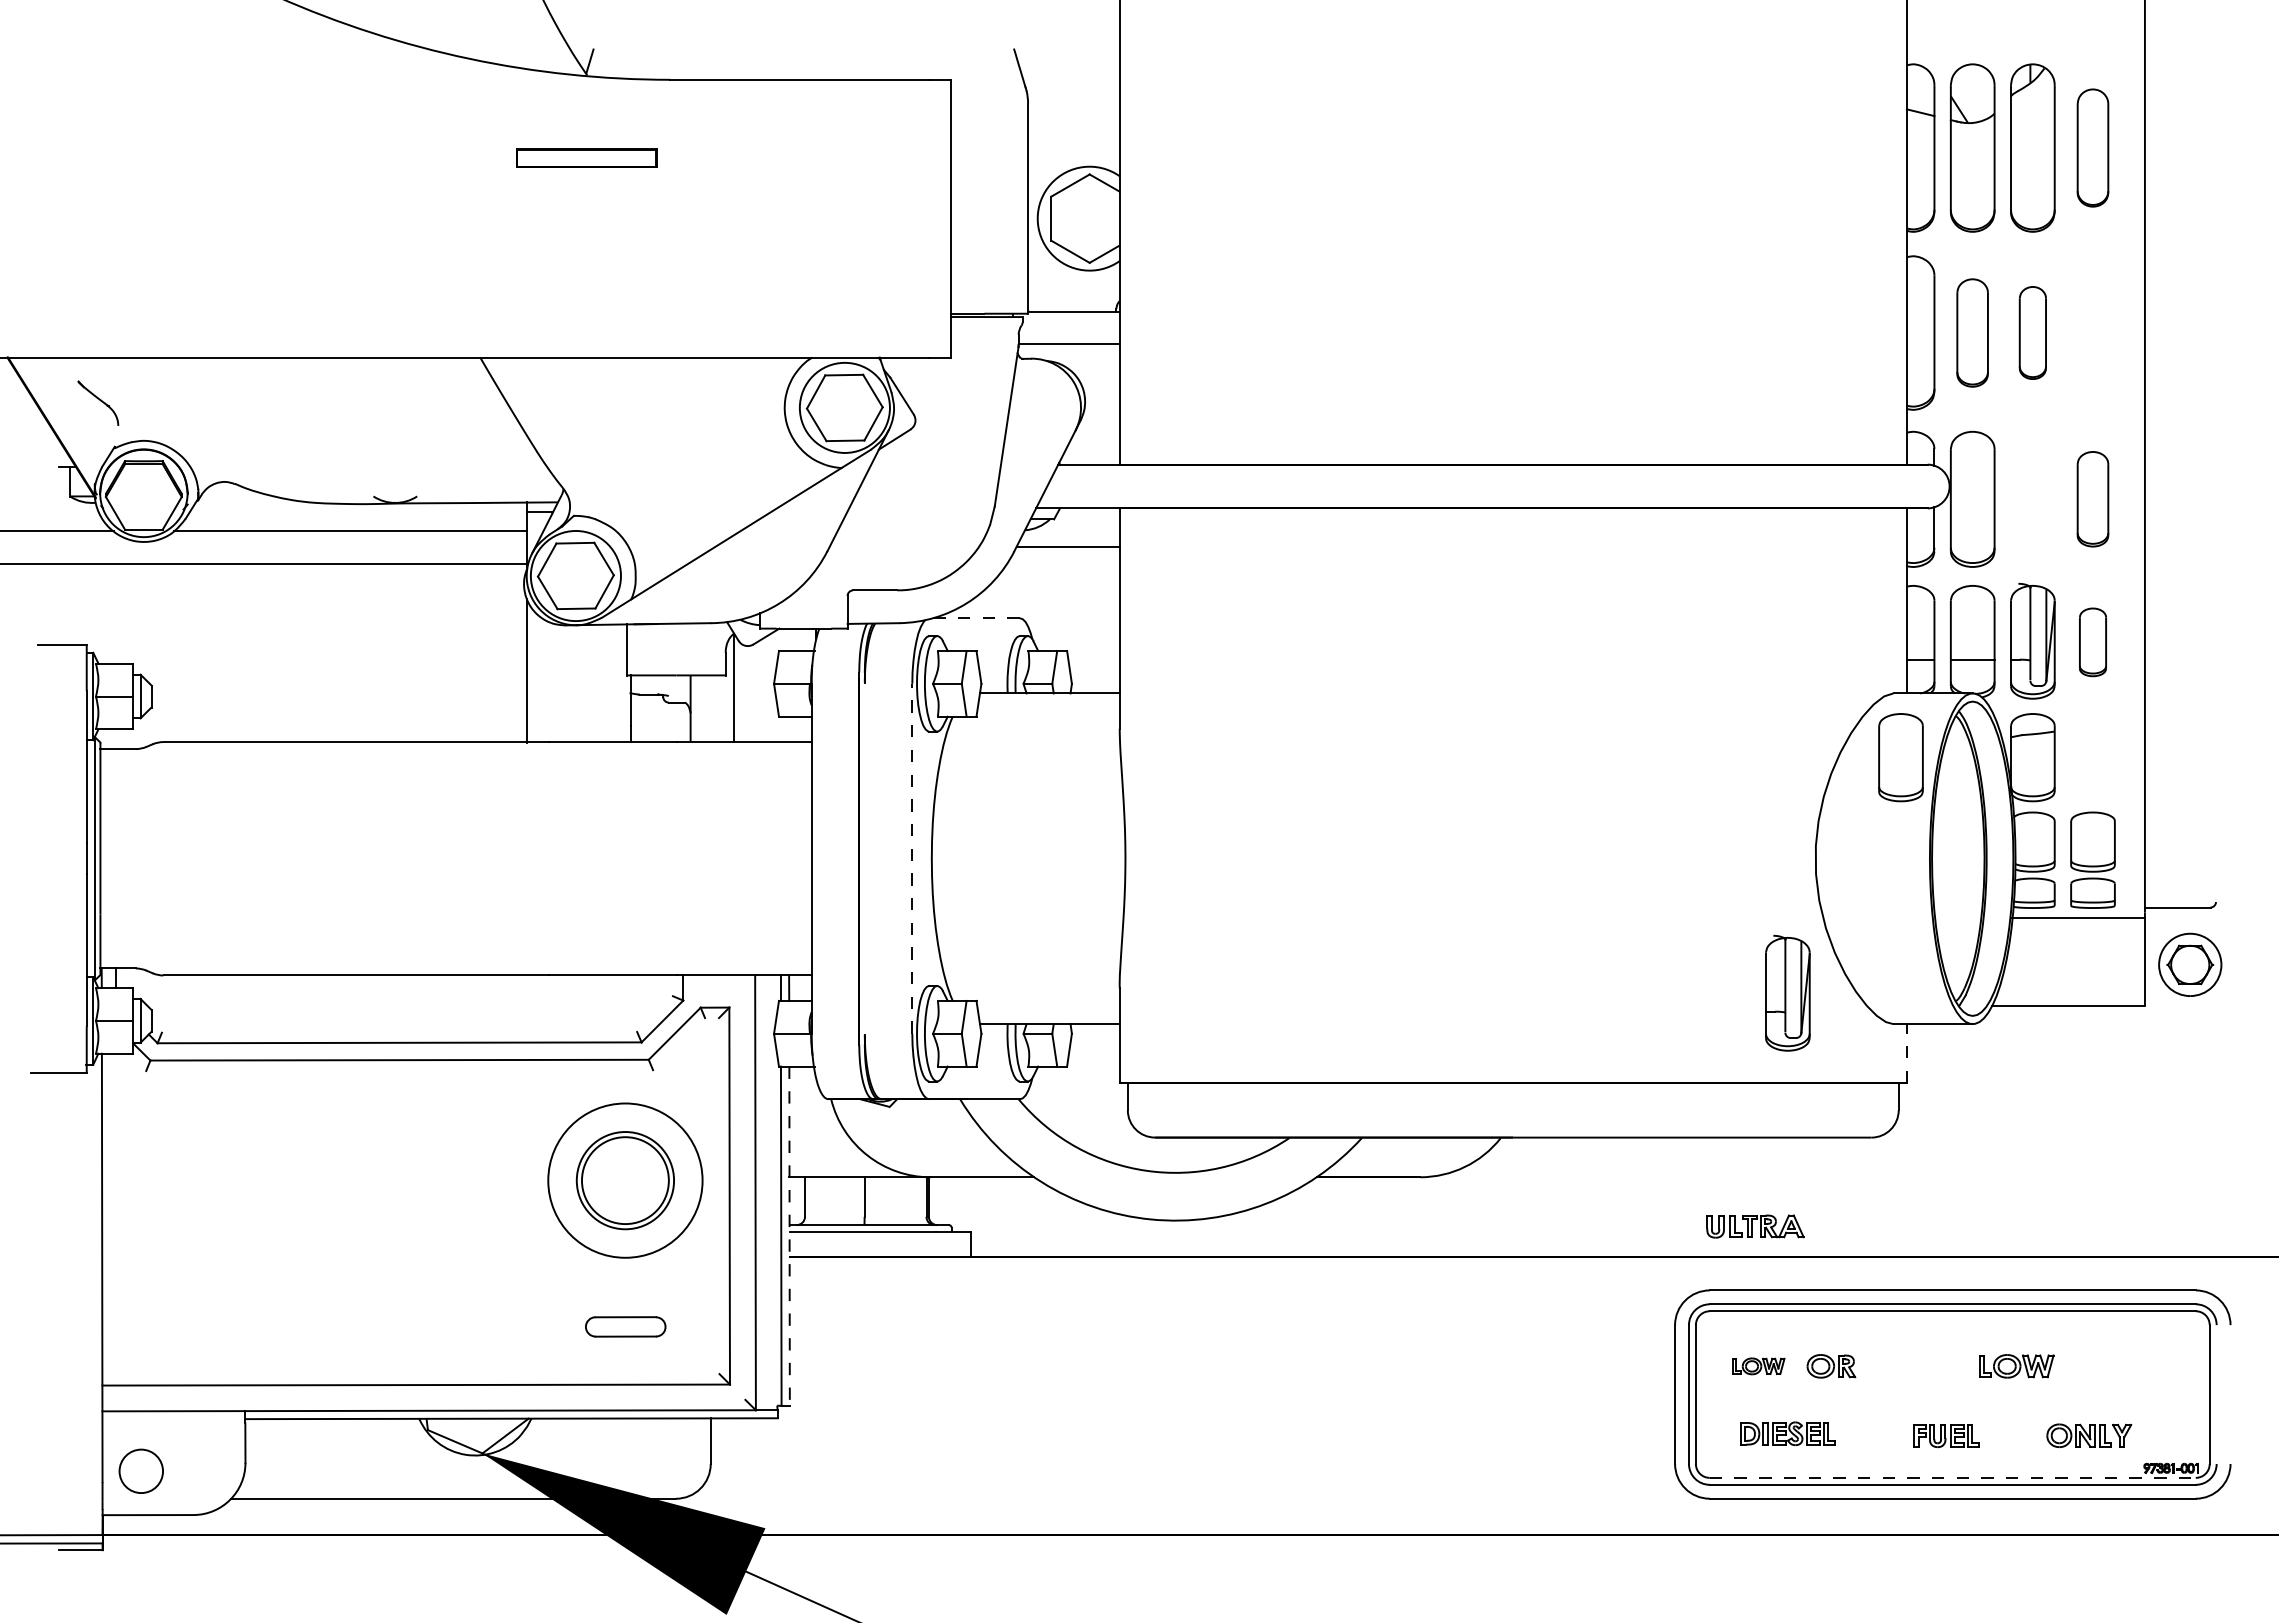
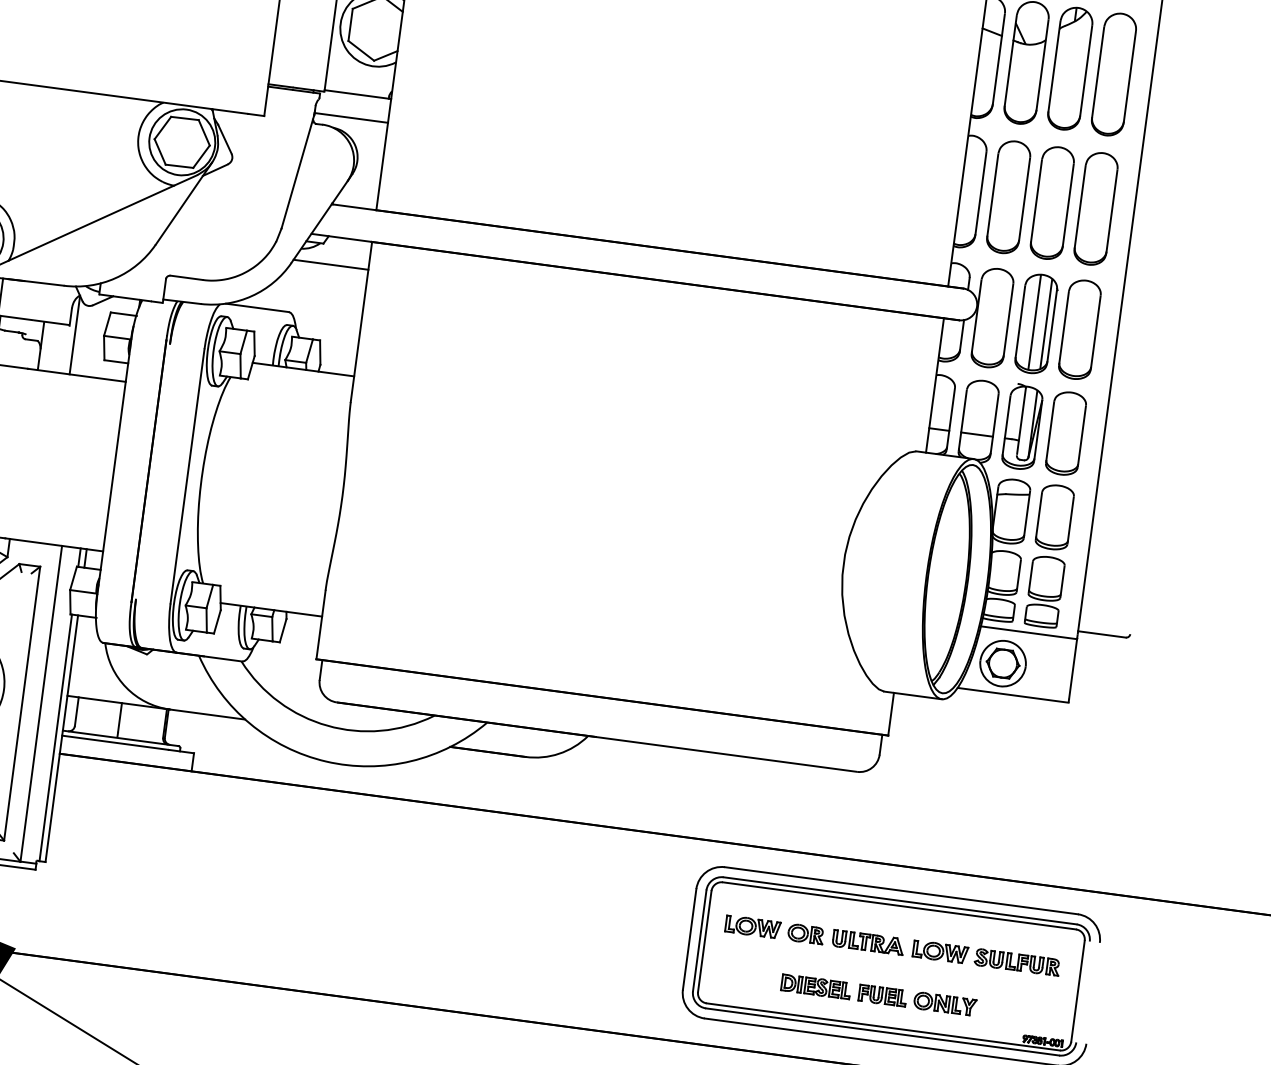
part: (2092, 147) -> (1113, 74), size x1.43
part: (1972, 332) -> (1008, 196), size x1.43
part: (2032, 332) -> (1052, 202), size x1.67
part: (2092, 332) -> (1095, 208), added
part: (2033, 498) -> (1036, 323), added
part: (2092, 498) -> (1079, 329), size x1.43
line: (977, 618) -> (258, 308), dashed -> solid
part: (2092, 642) -> (1065, 433), size x1.67
part: (1900, 757) -> (1054, 517), moved
line: (912, 858) -> (187, 476), dashed -> solid
part: (2190, 964) -> (1003, 663), moved
part: (1787, 992) -> (810, 658), removed
line: (1906, 1053) -> (890, 714), dashed -> solid
part: (1755, 1226) -> (868, 942), moved
line: (789, 1236) -> (61, 738), dashed -> solid
part: (1758, 1366) -> (752, 927), size x1.43
part: (2122, 1366) -> (1017, 962), added
part: (1787, 1433) -> (816, 986), moved
part: (2089, 1435) -> (945, 1003), moved
line: (1953, 1477) -> (883, 1026), dashed -> solid

